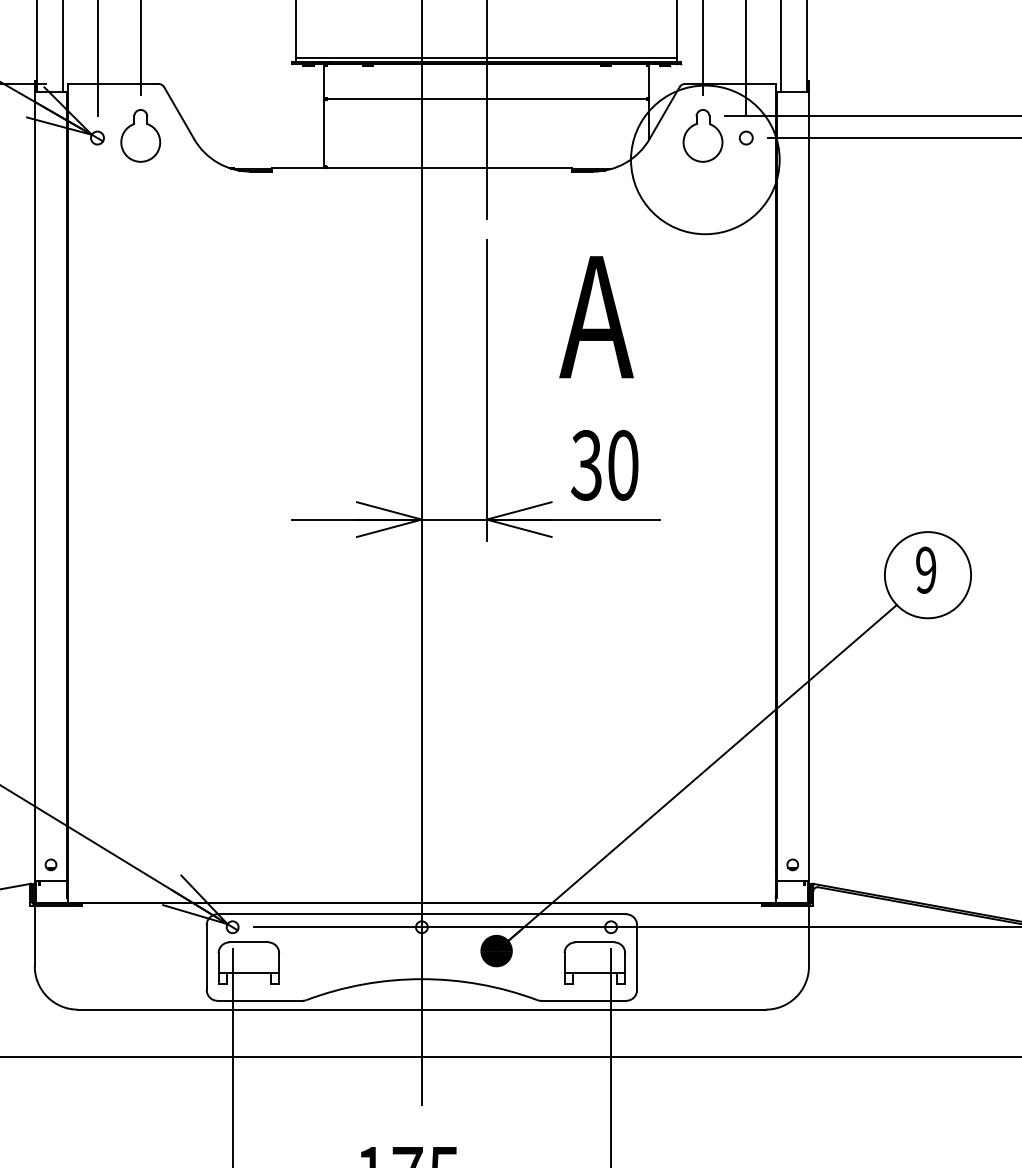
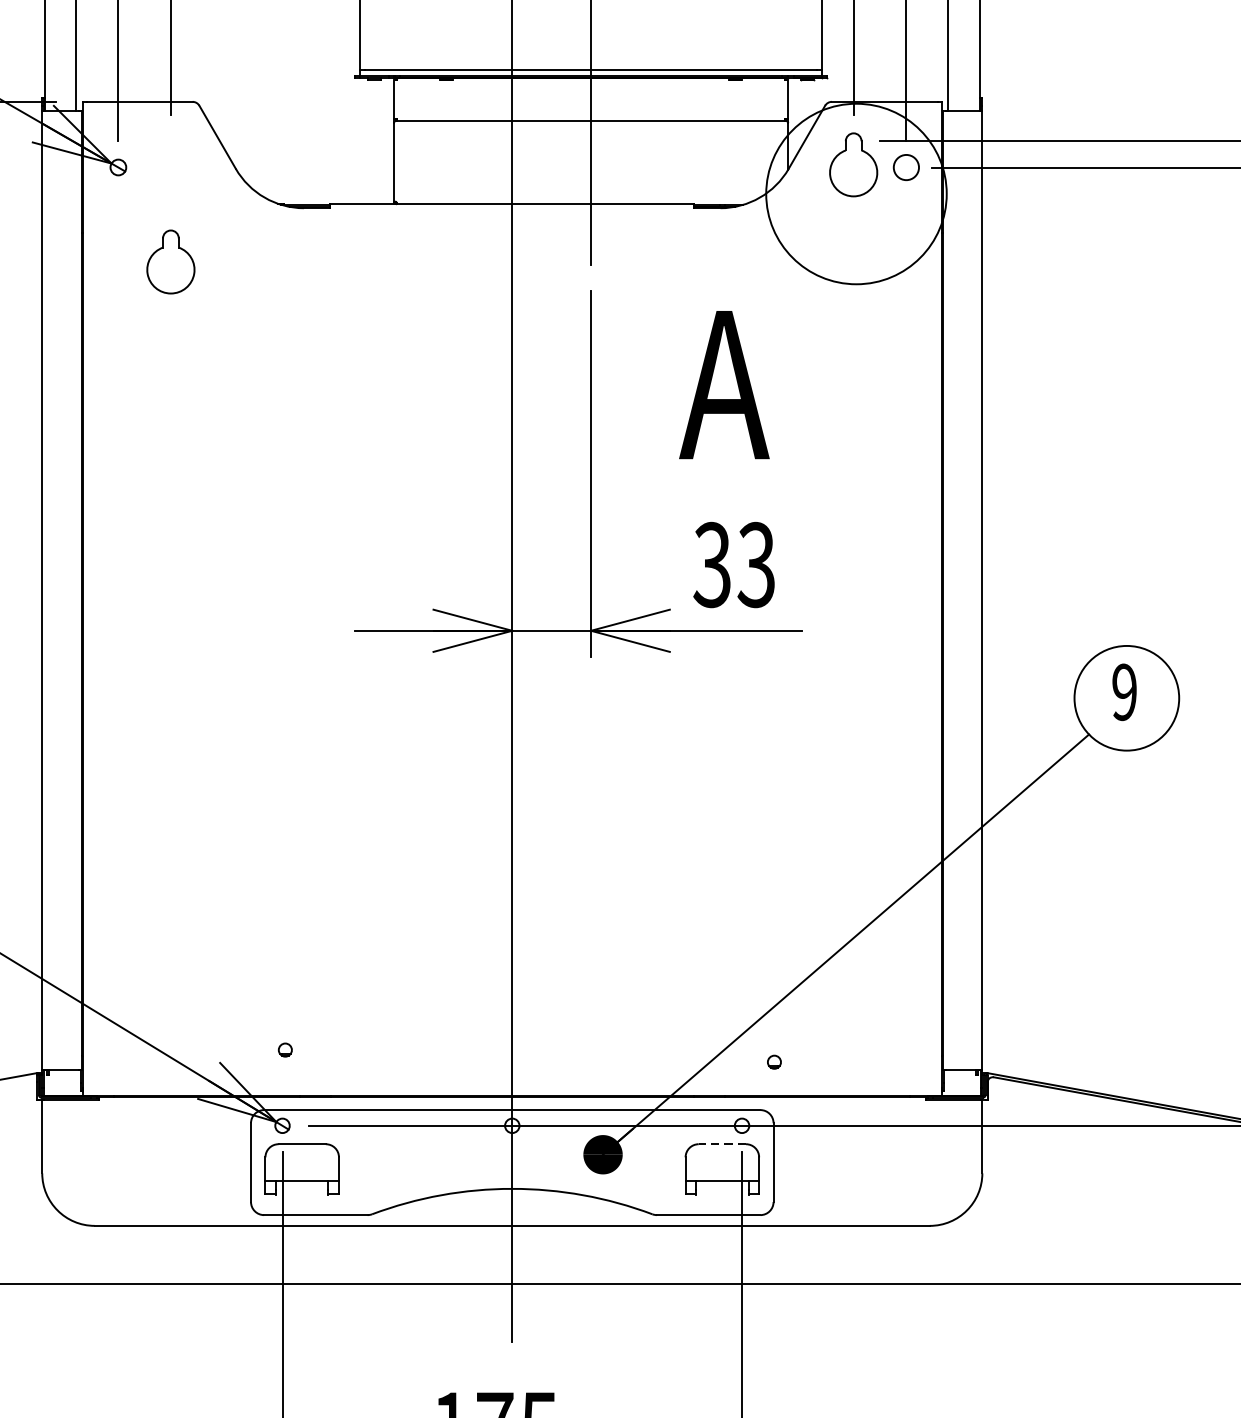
part: (140, 135) -> (170, 261), moved
circle: (745, 137) -> (905, 166), size x1.6
text: (622, 465) -> (755, 565), 30 -> 33
part: (50, 864) -> (284, 1049), moved
part: (792, 864) -> (774, 1061), moved
line: (594, 942) -> (721, 1144), solid -> dashed

